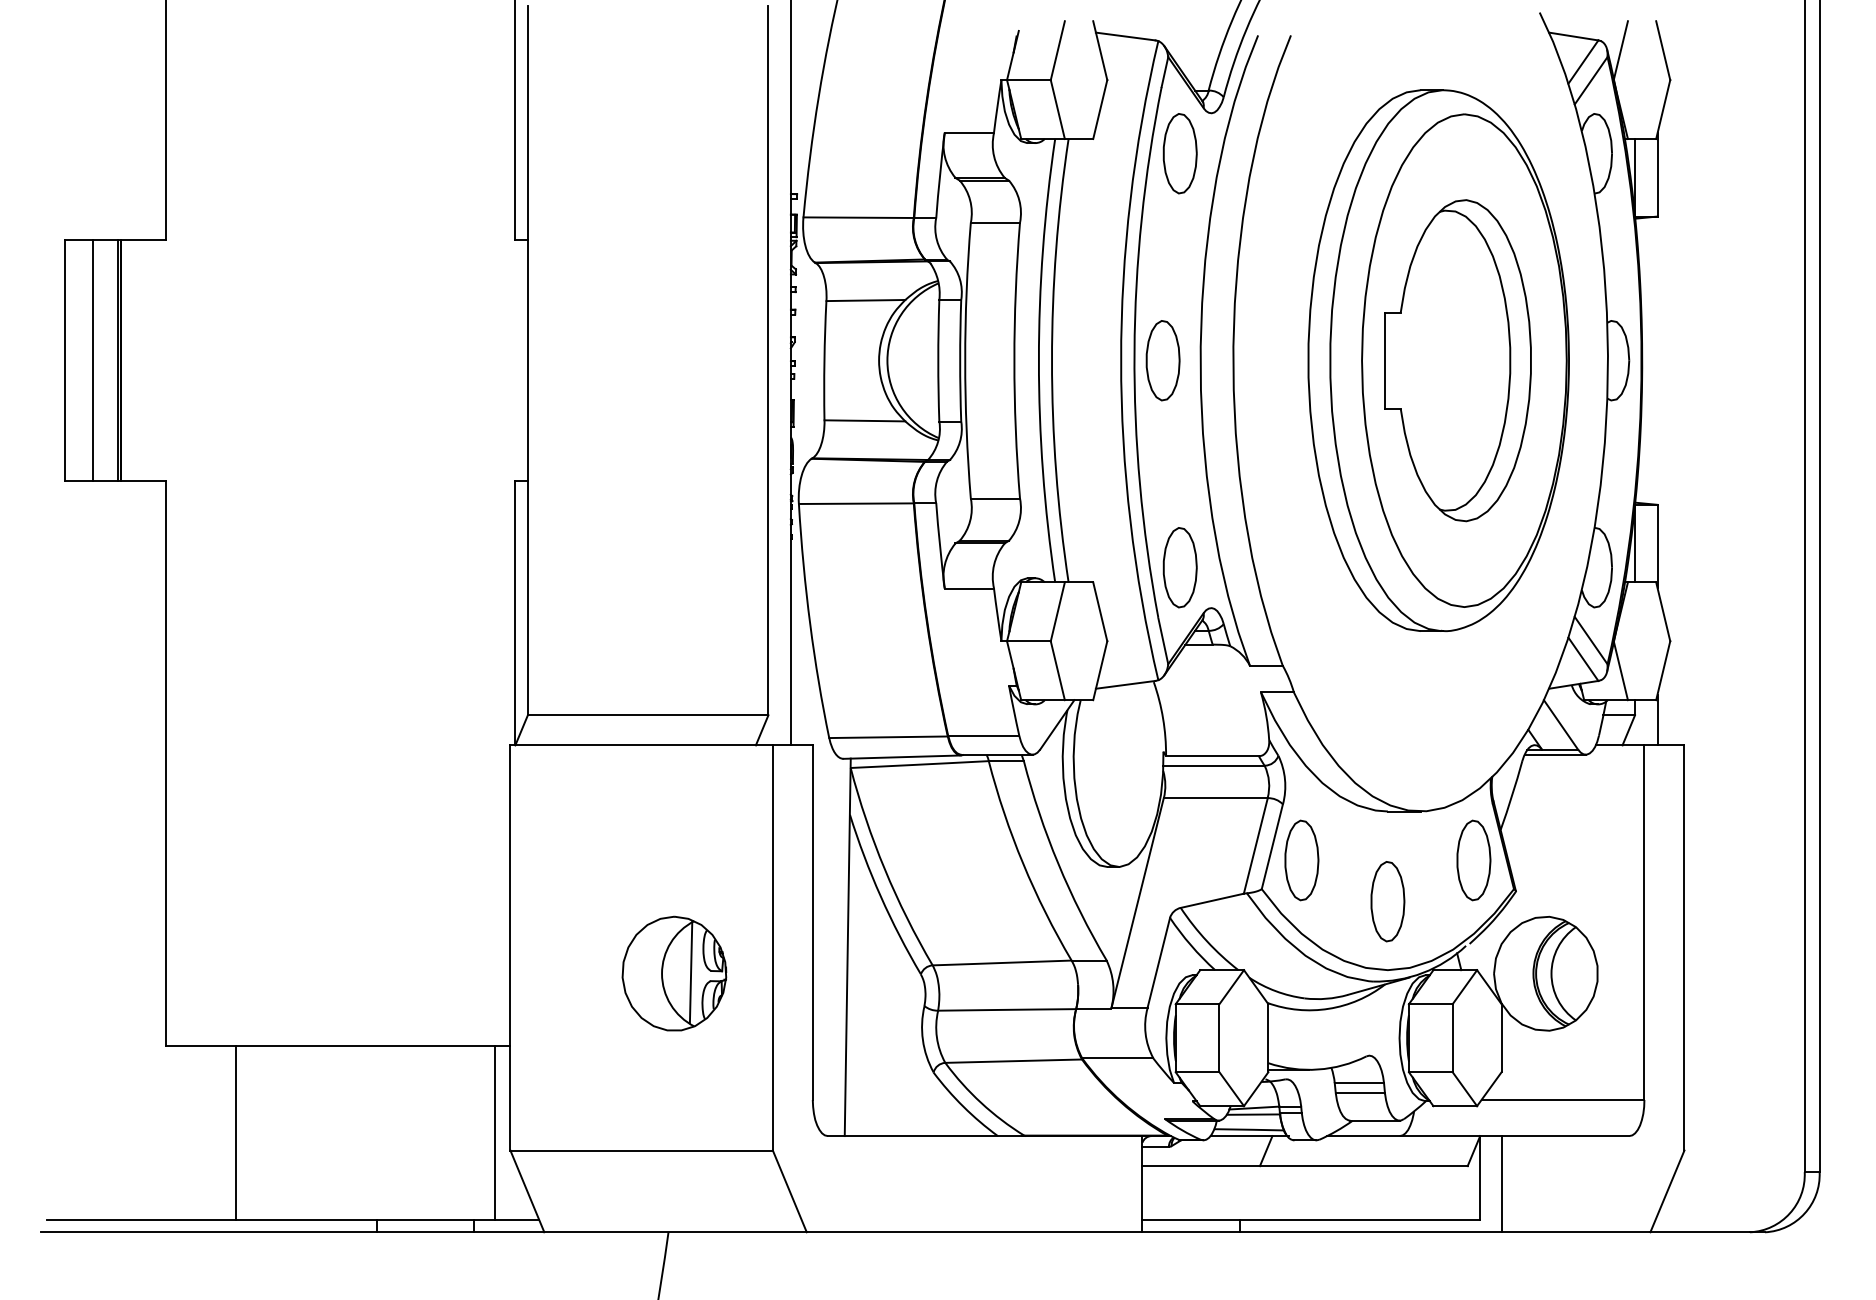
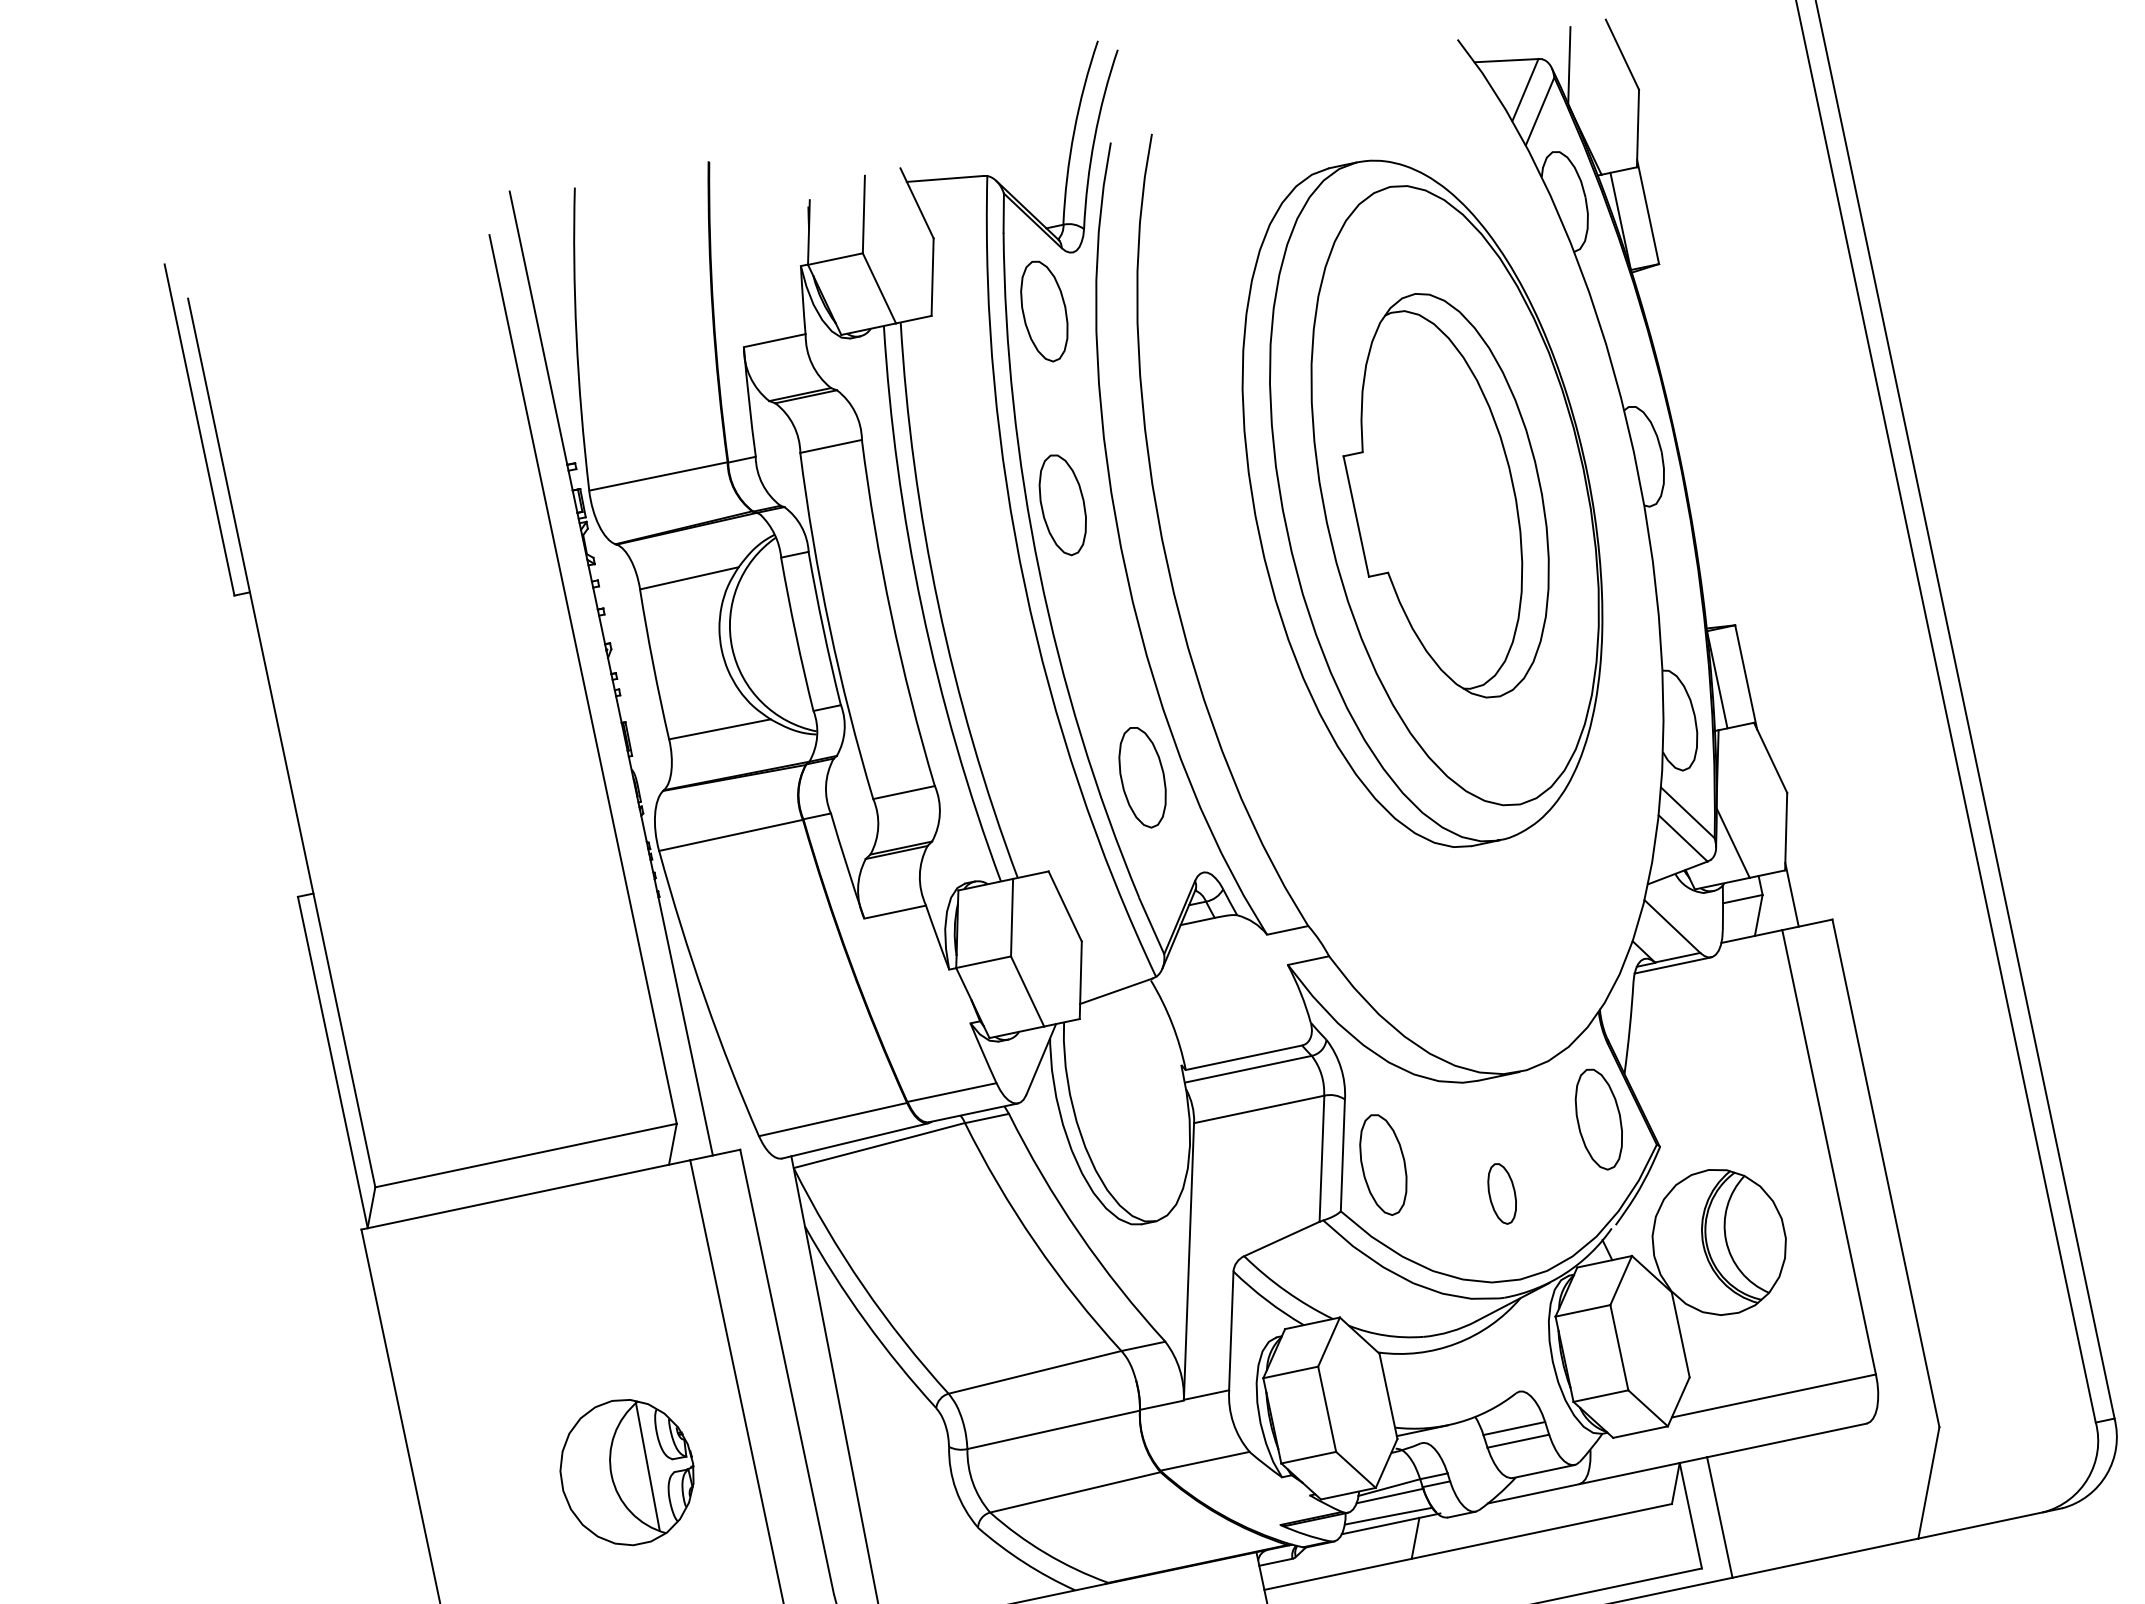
part: (1162, 360) -> (1062, 504), moved
part: (1179, 567) -> (1141, 777), moved
part: (1387, 901) -> (1501, 1193), size x0.6

